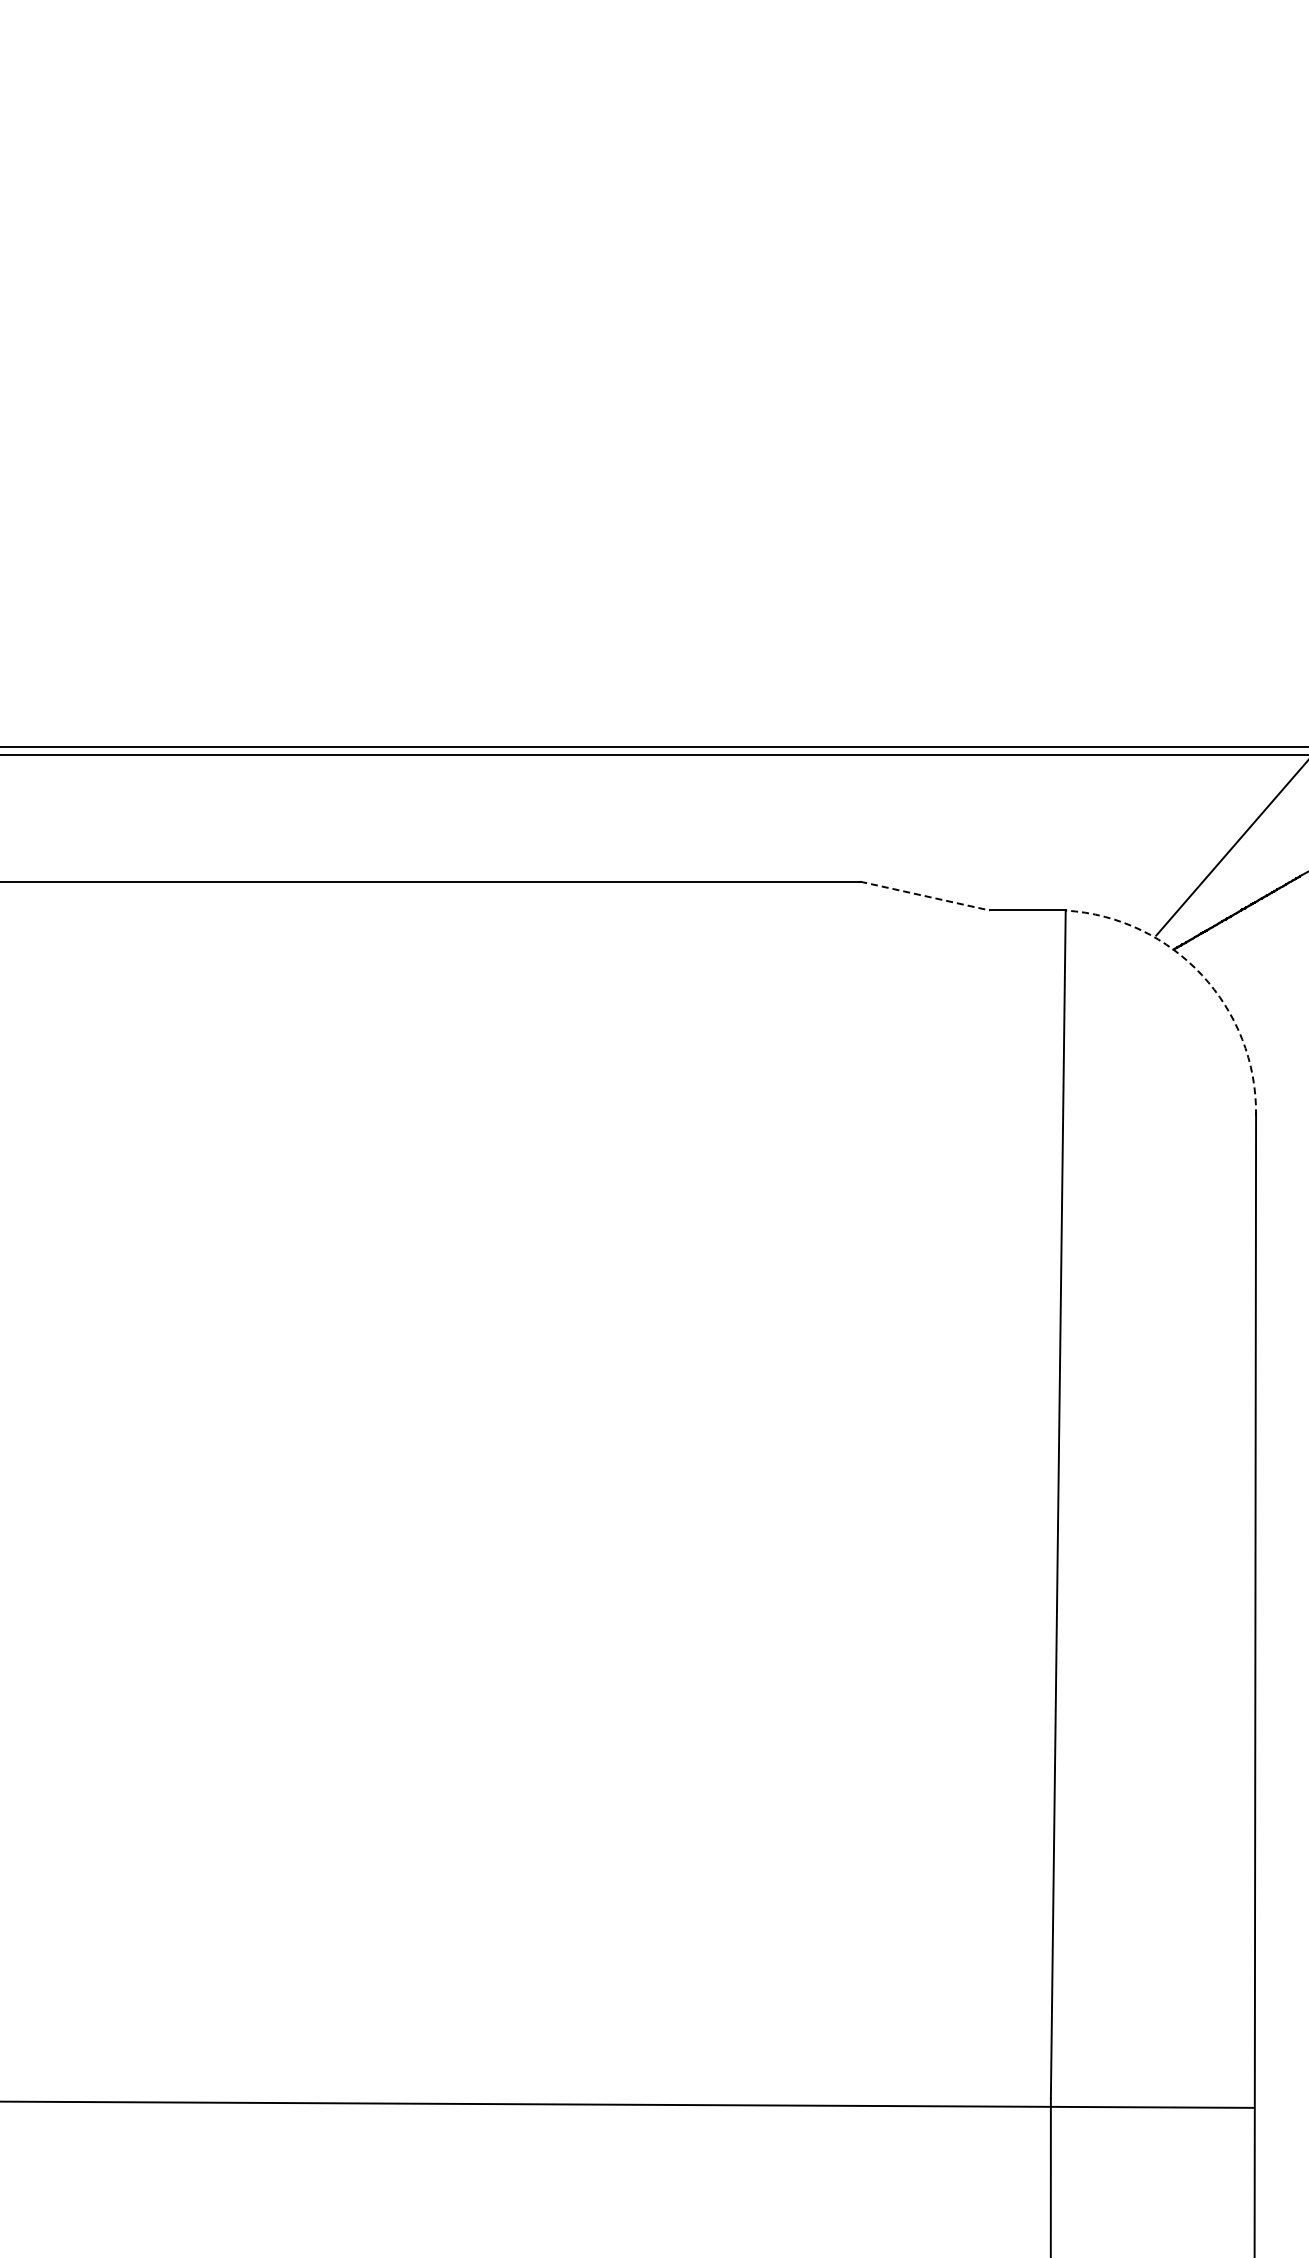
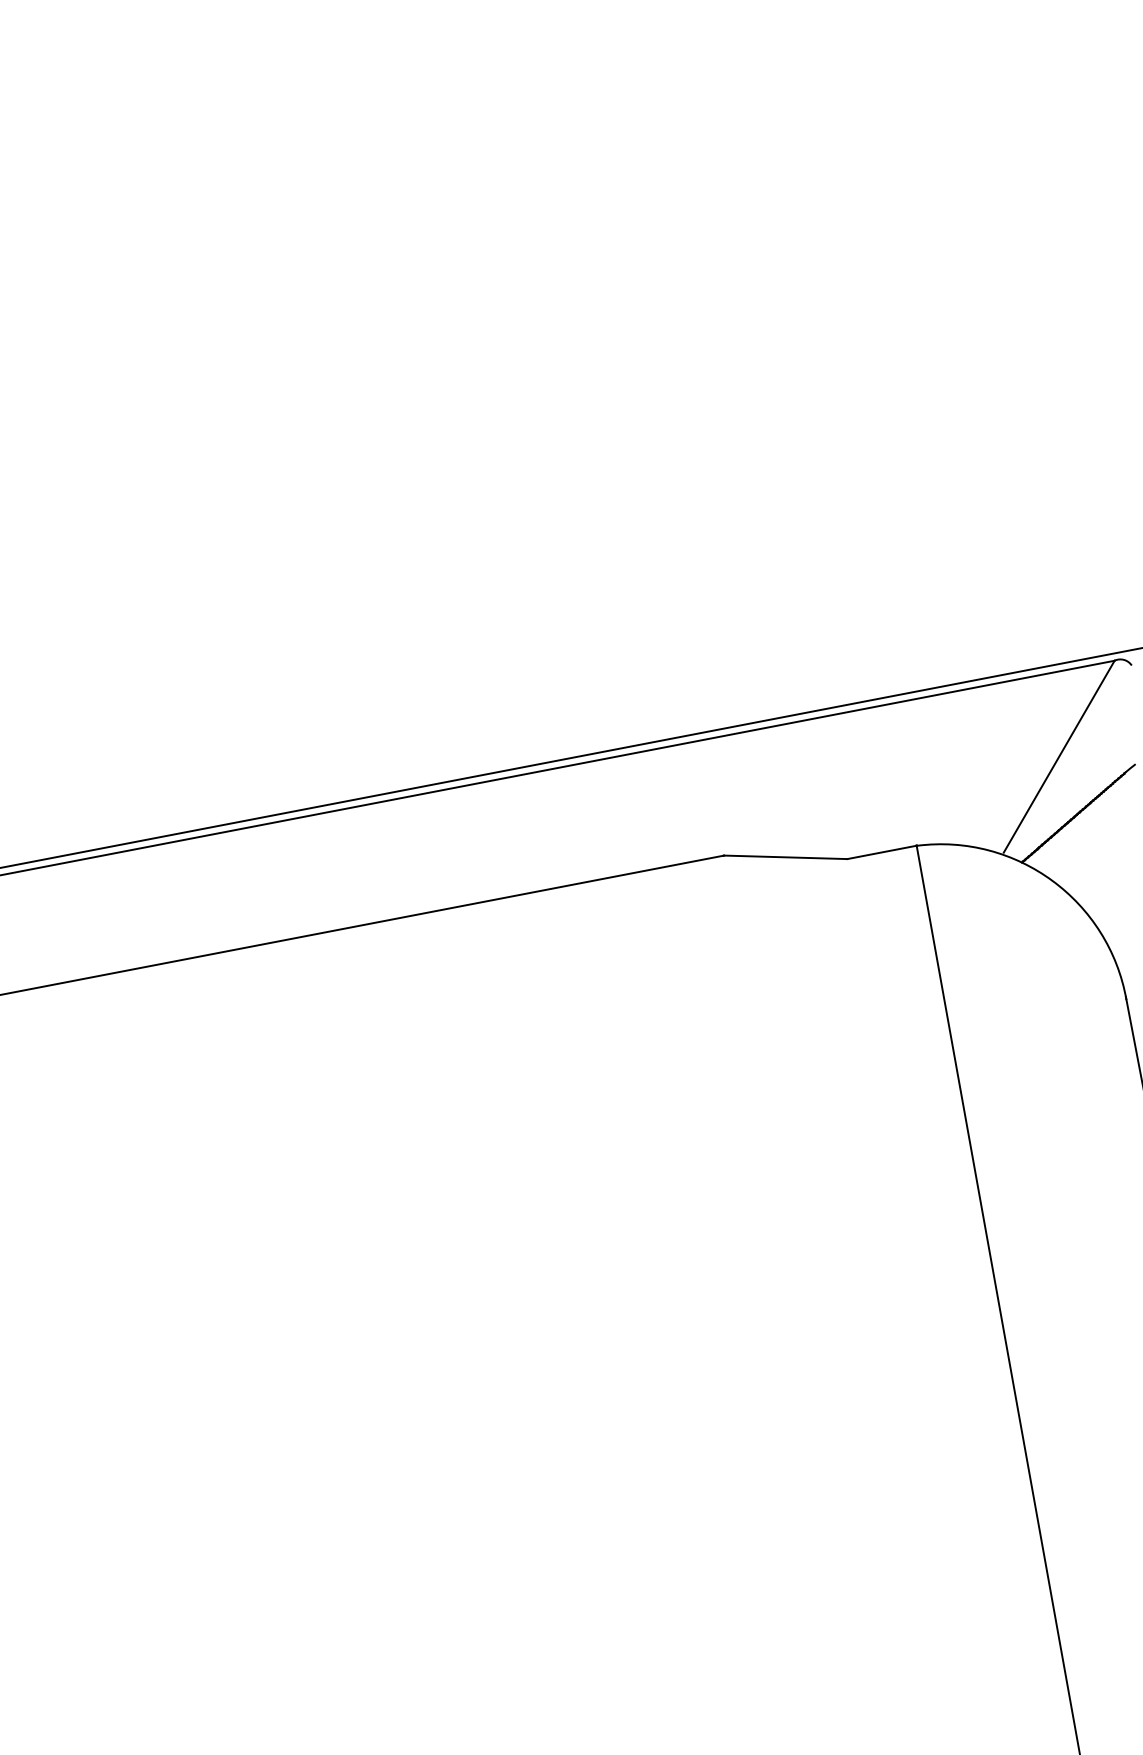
line: (925, 896) -> (786, 857), dashed -> solid
arc: (1202, 975) -> (1052, 881), dashed -> solid

